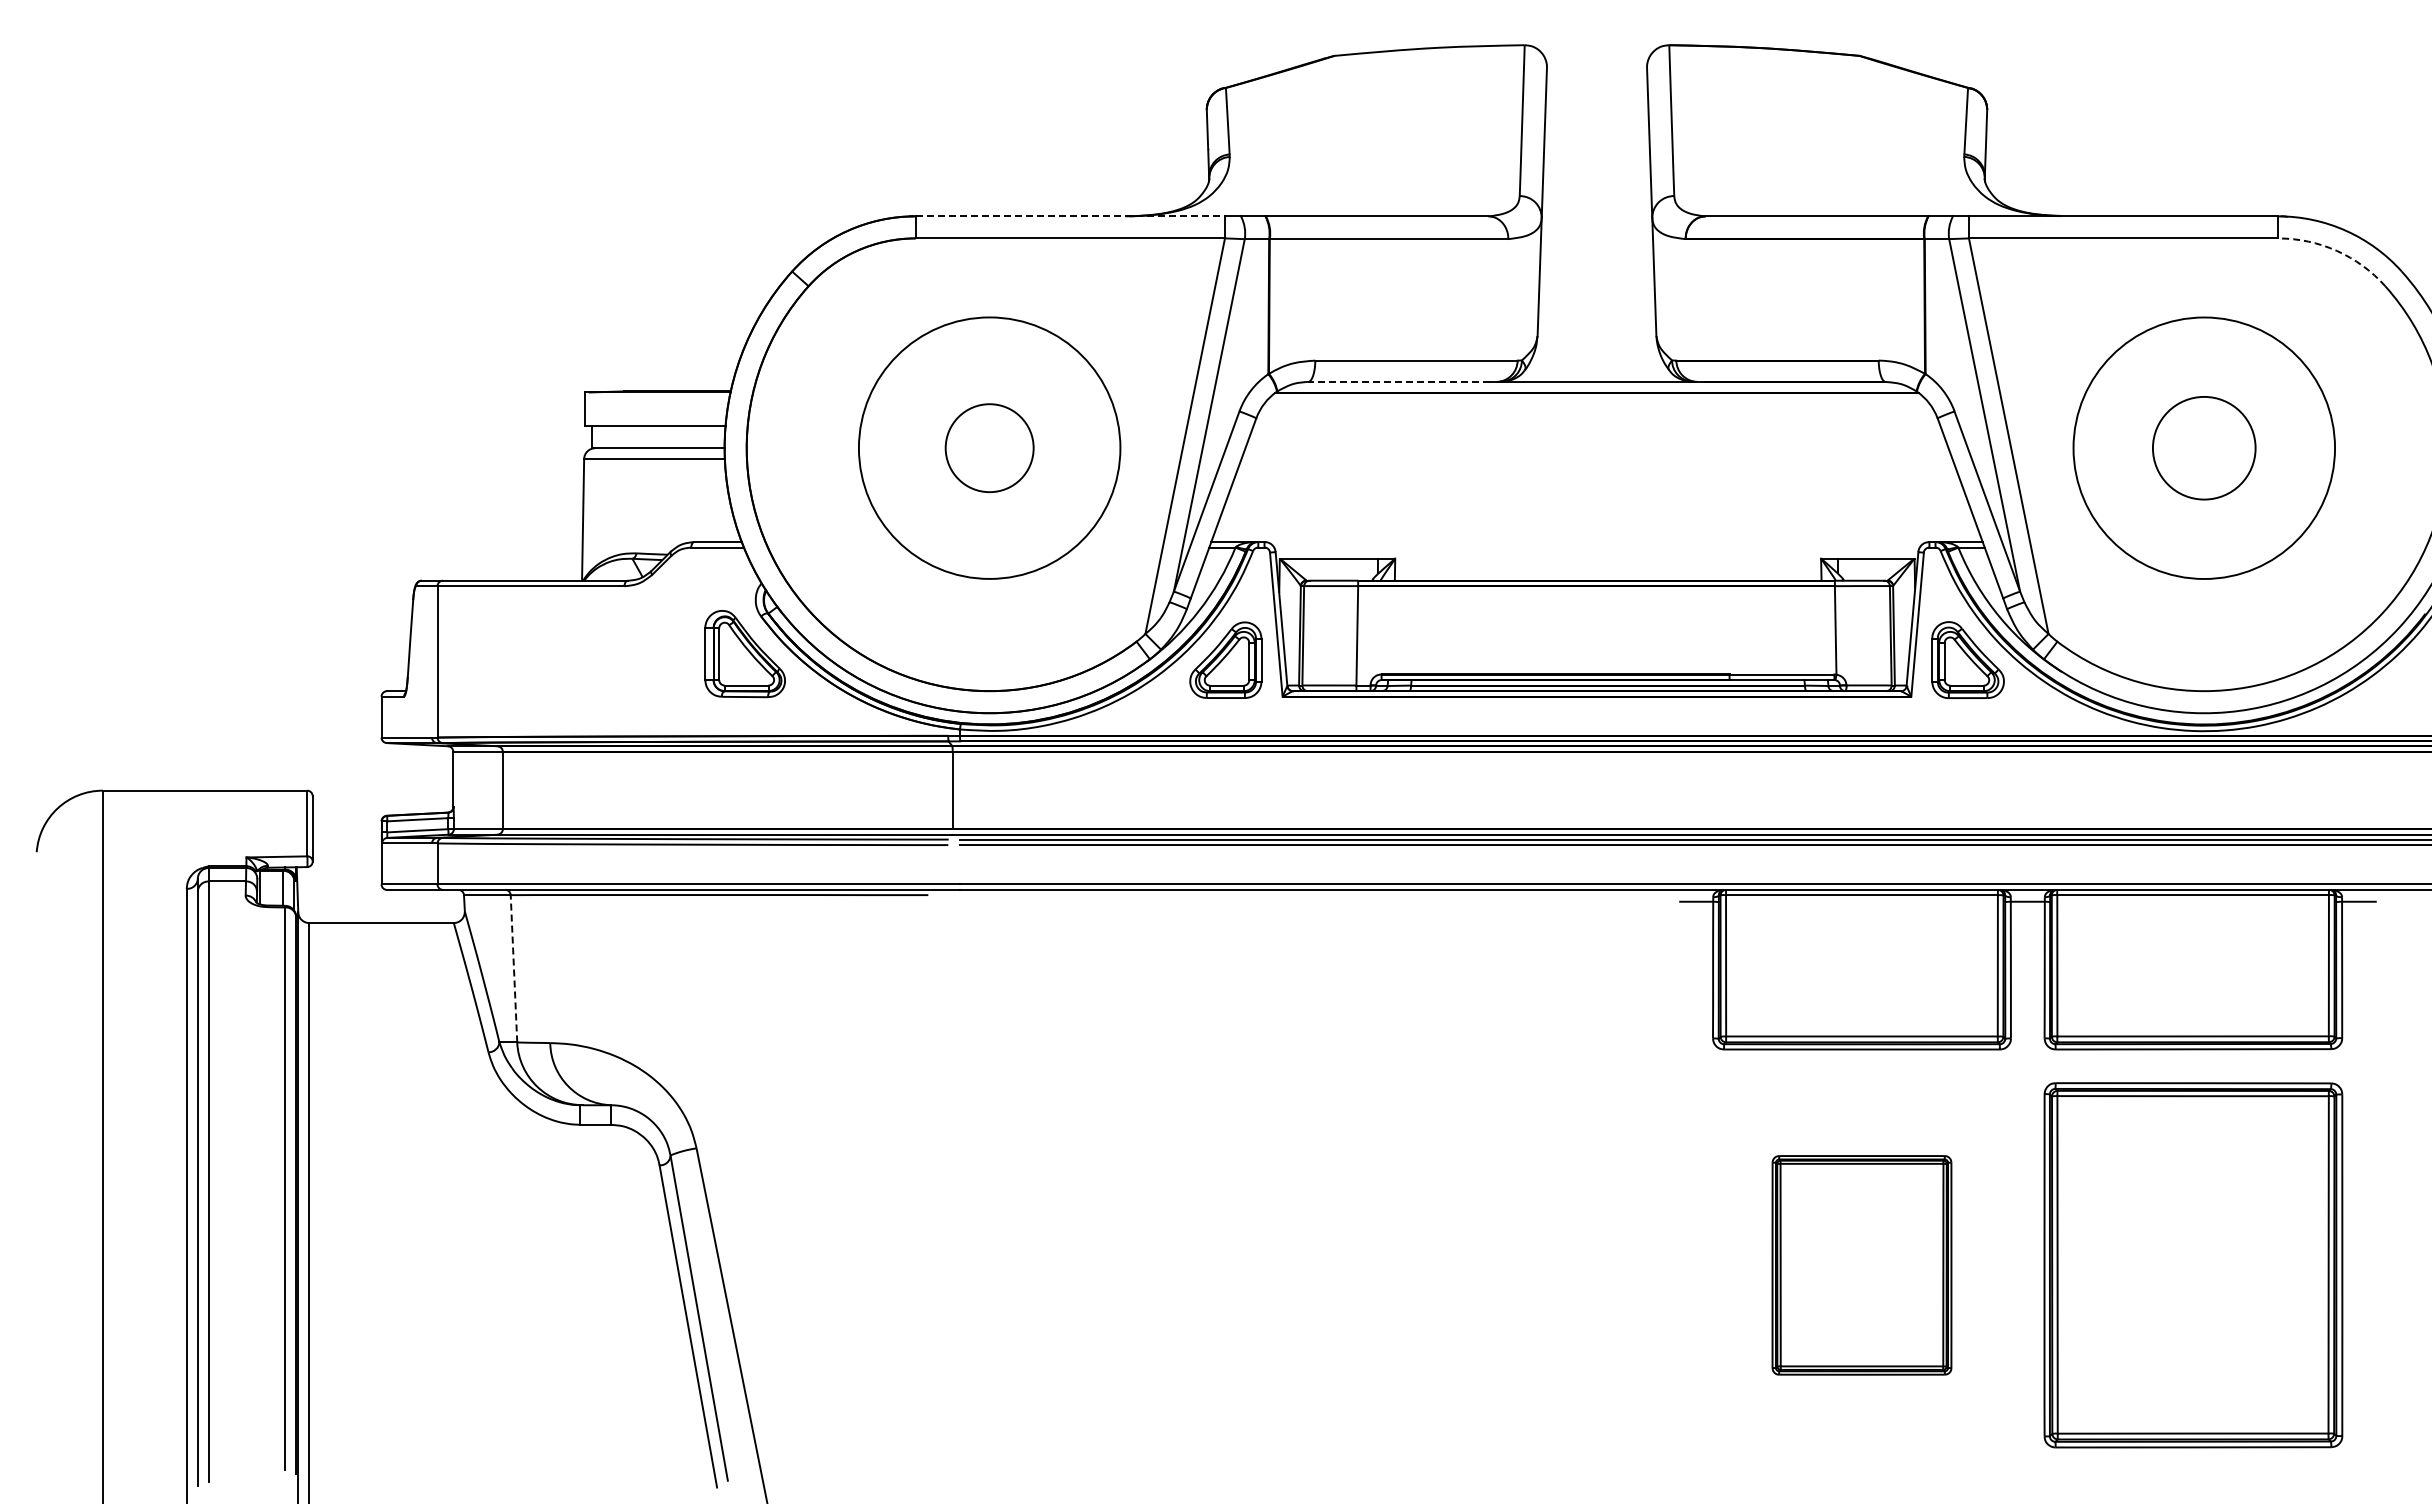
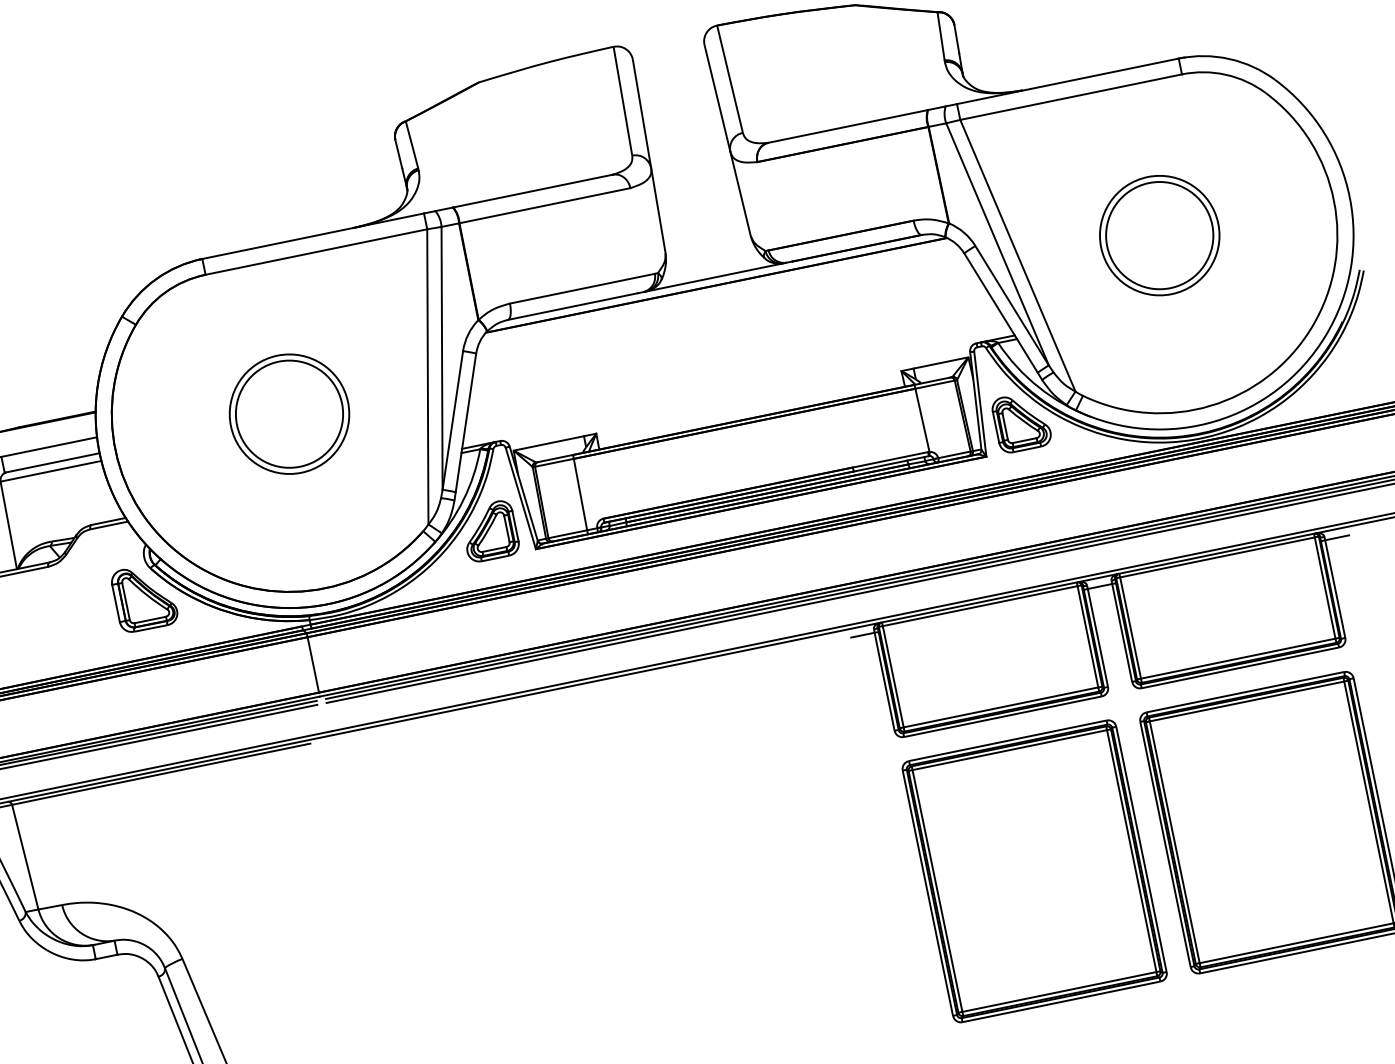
line: (1070, 216) -> (313, 236), dashed -> solid
arc: (2336, 250) -> (1225, 74), dashed -> solid
line: (1398, 381) -> (572, 306), dashed -> solid
circle: (989, 447) -> (289, 413), size x0.62
circle: (989, 447) -> (289, 413), size x1.67
circle: (2203, 447) -> (1159, 235), size x0.62
circle: (2203, 447) -> (1159, 235), size x1.43
line: (513, 968) -> (24, 857), dashed -> solid
part: (1861, 1265) -> (1034, 871), size x1.67

